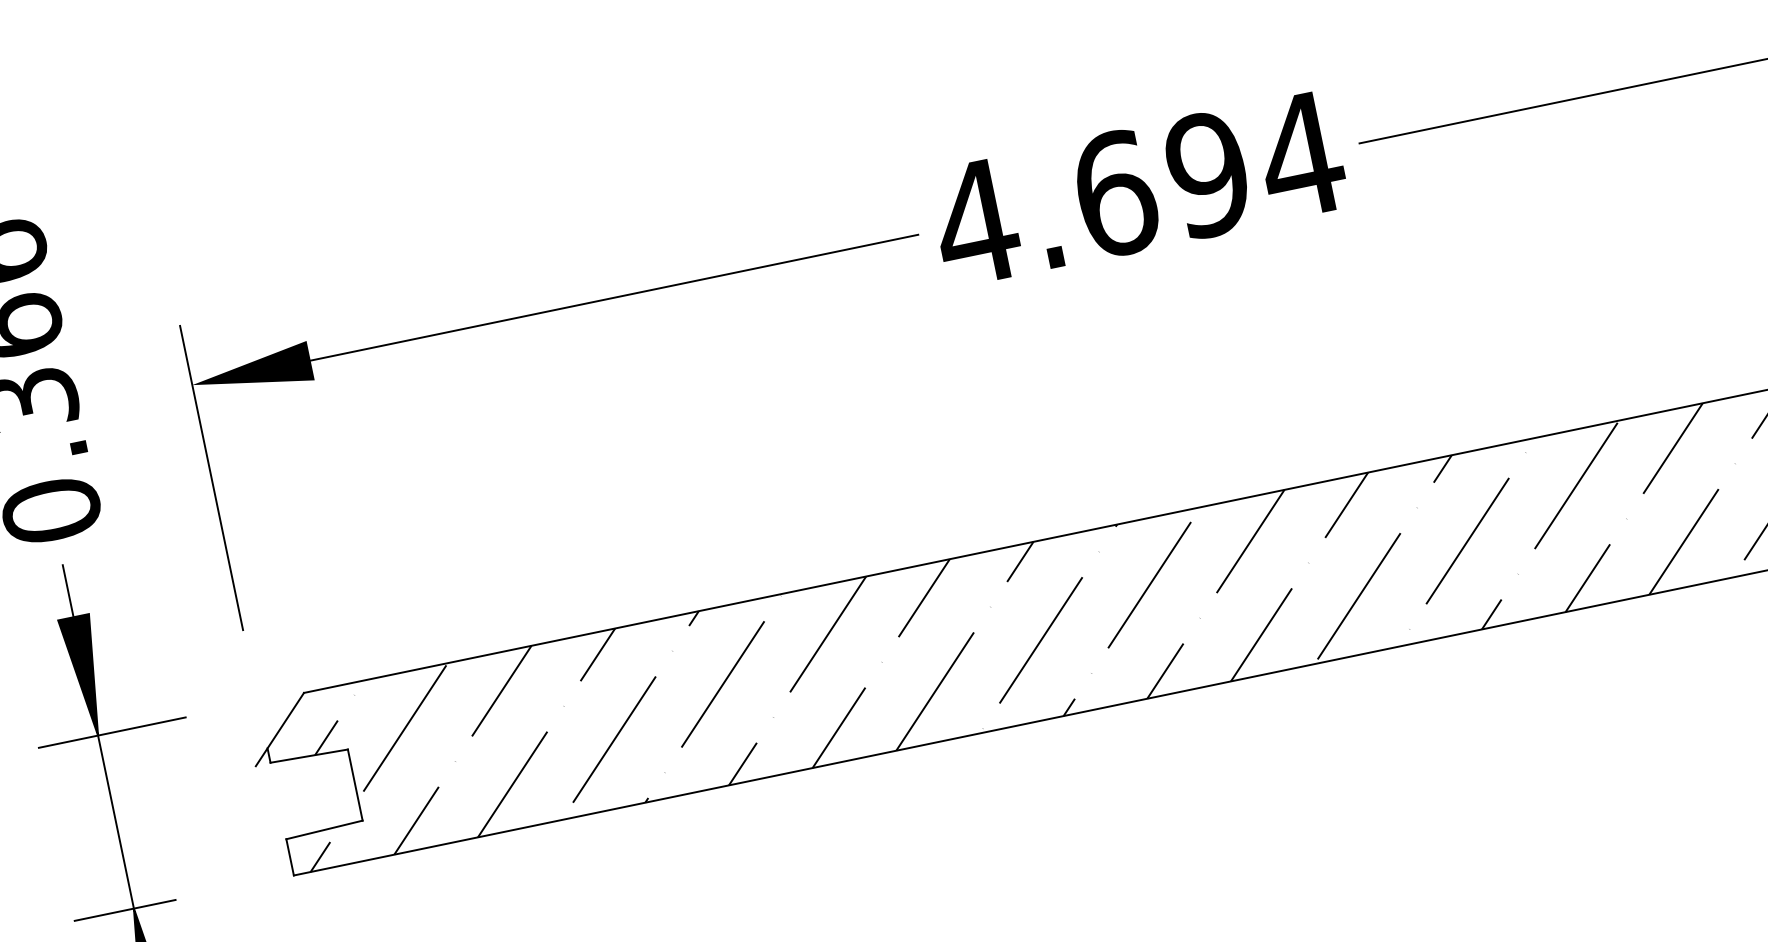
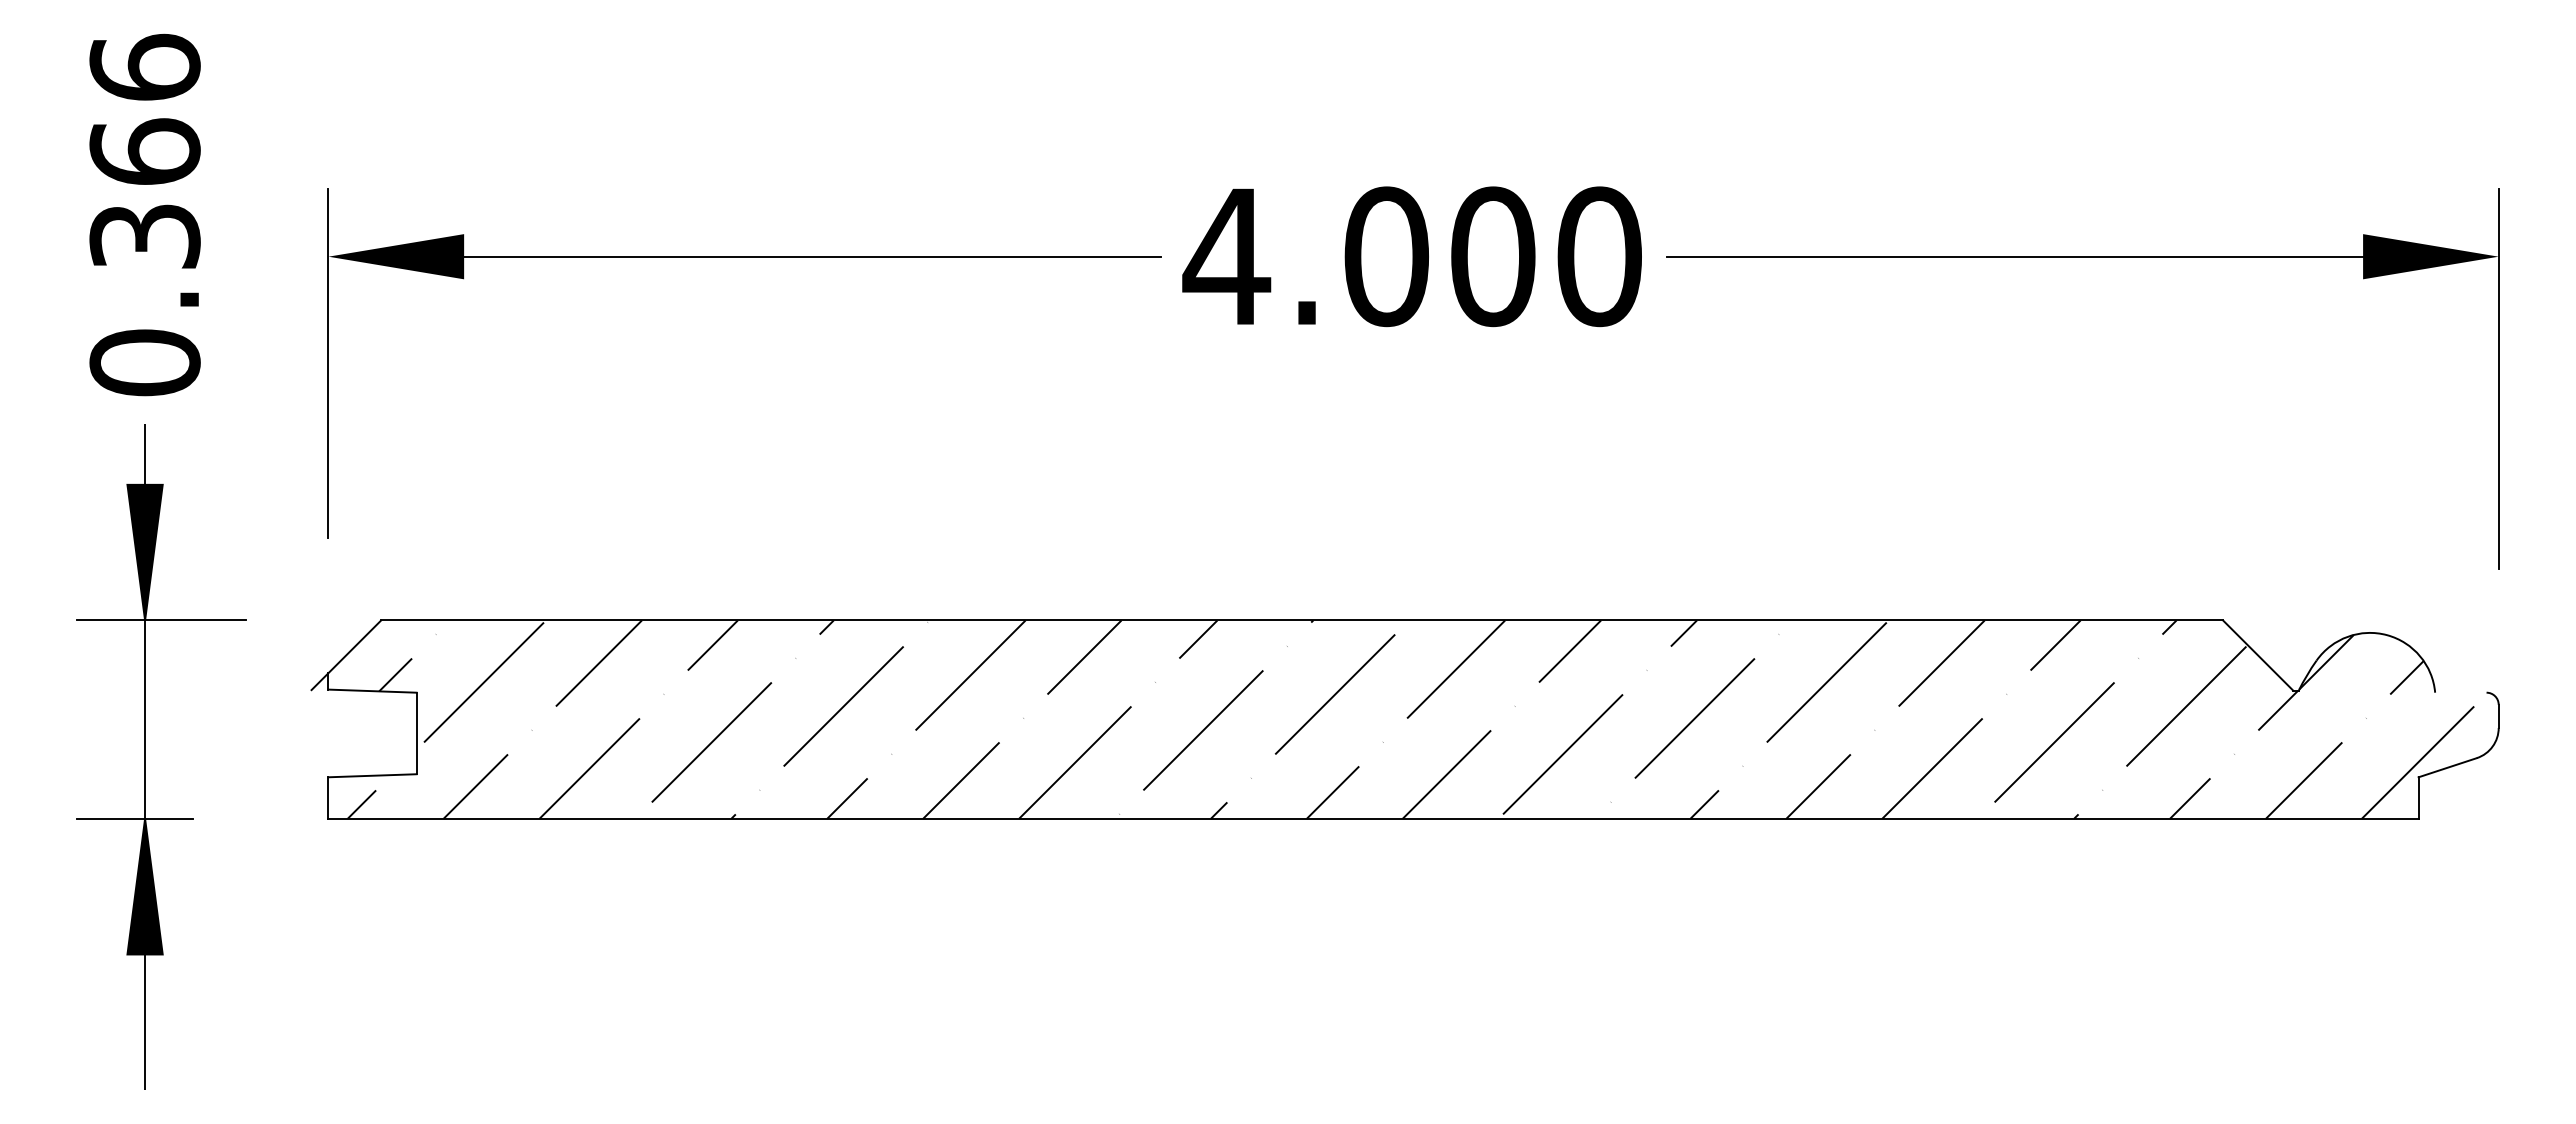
text: (1208, 174) -> (1493, 256), 4.694 -> 4.000

